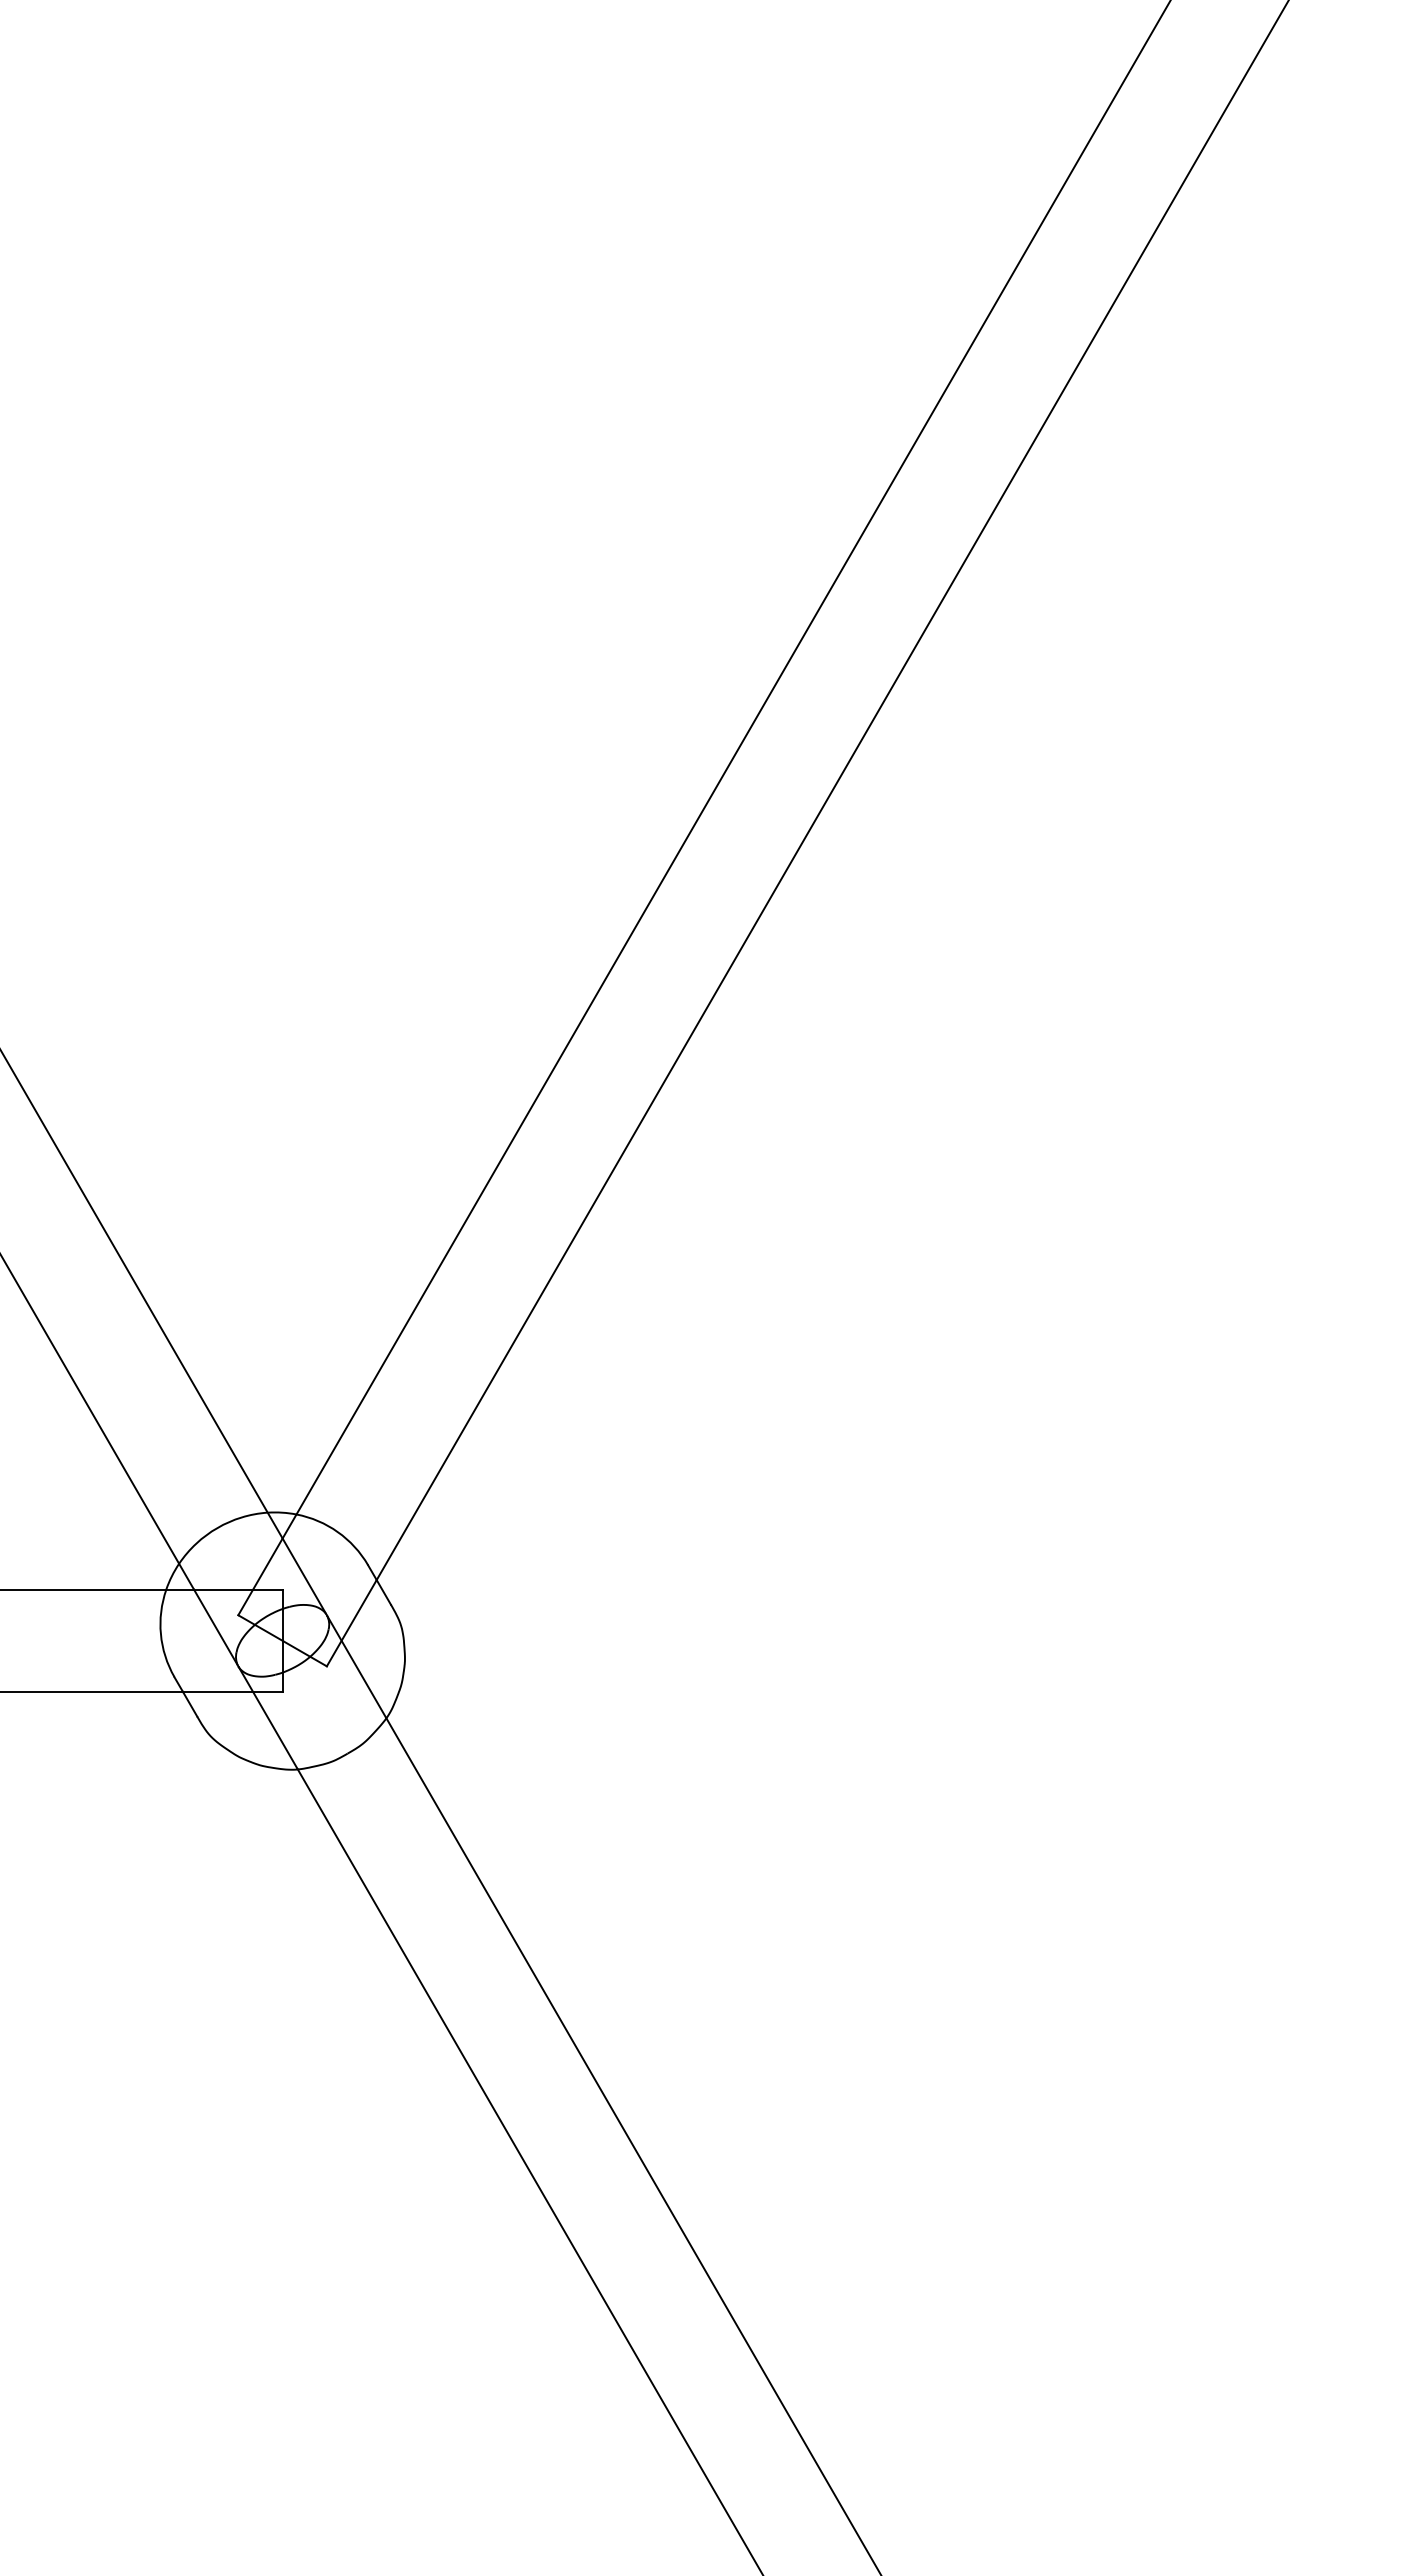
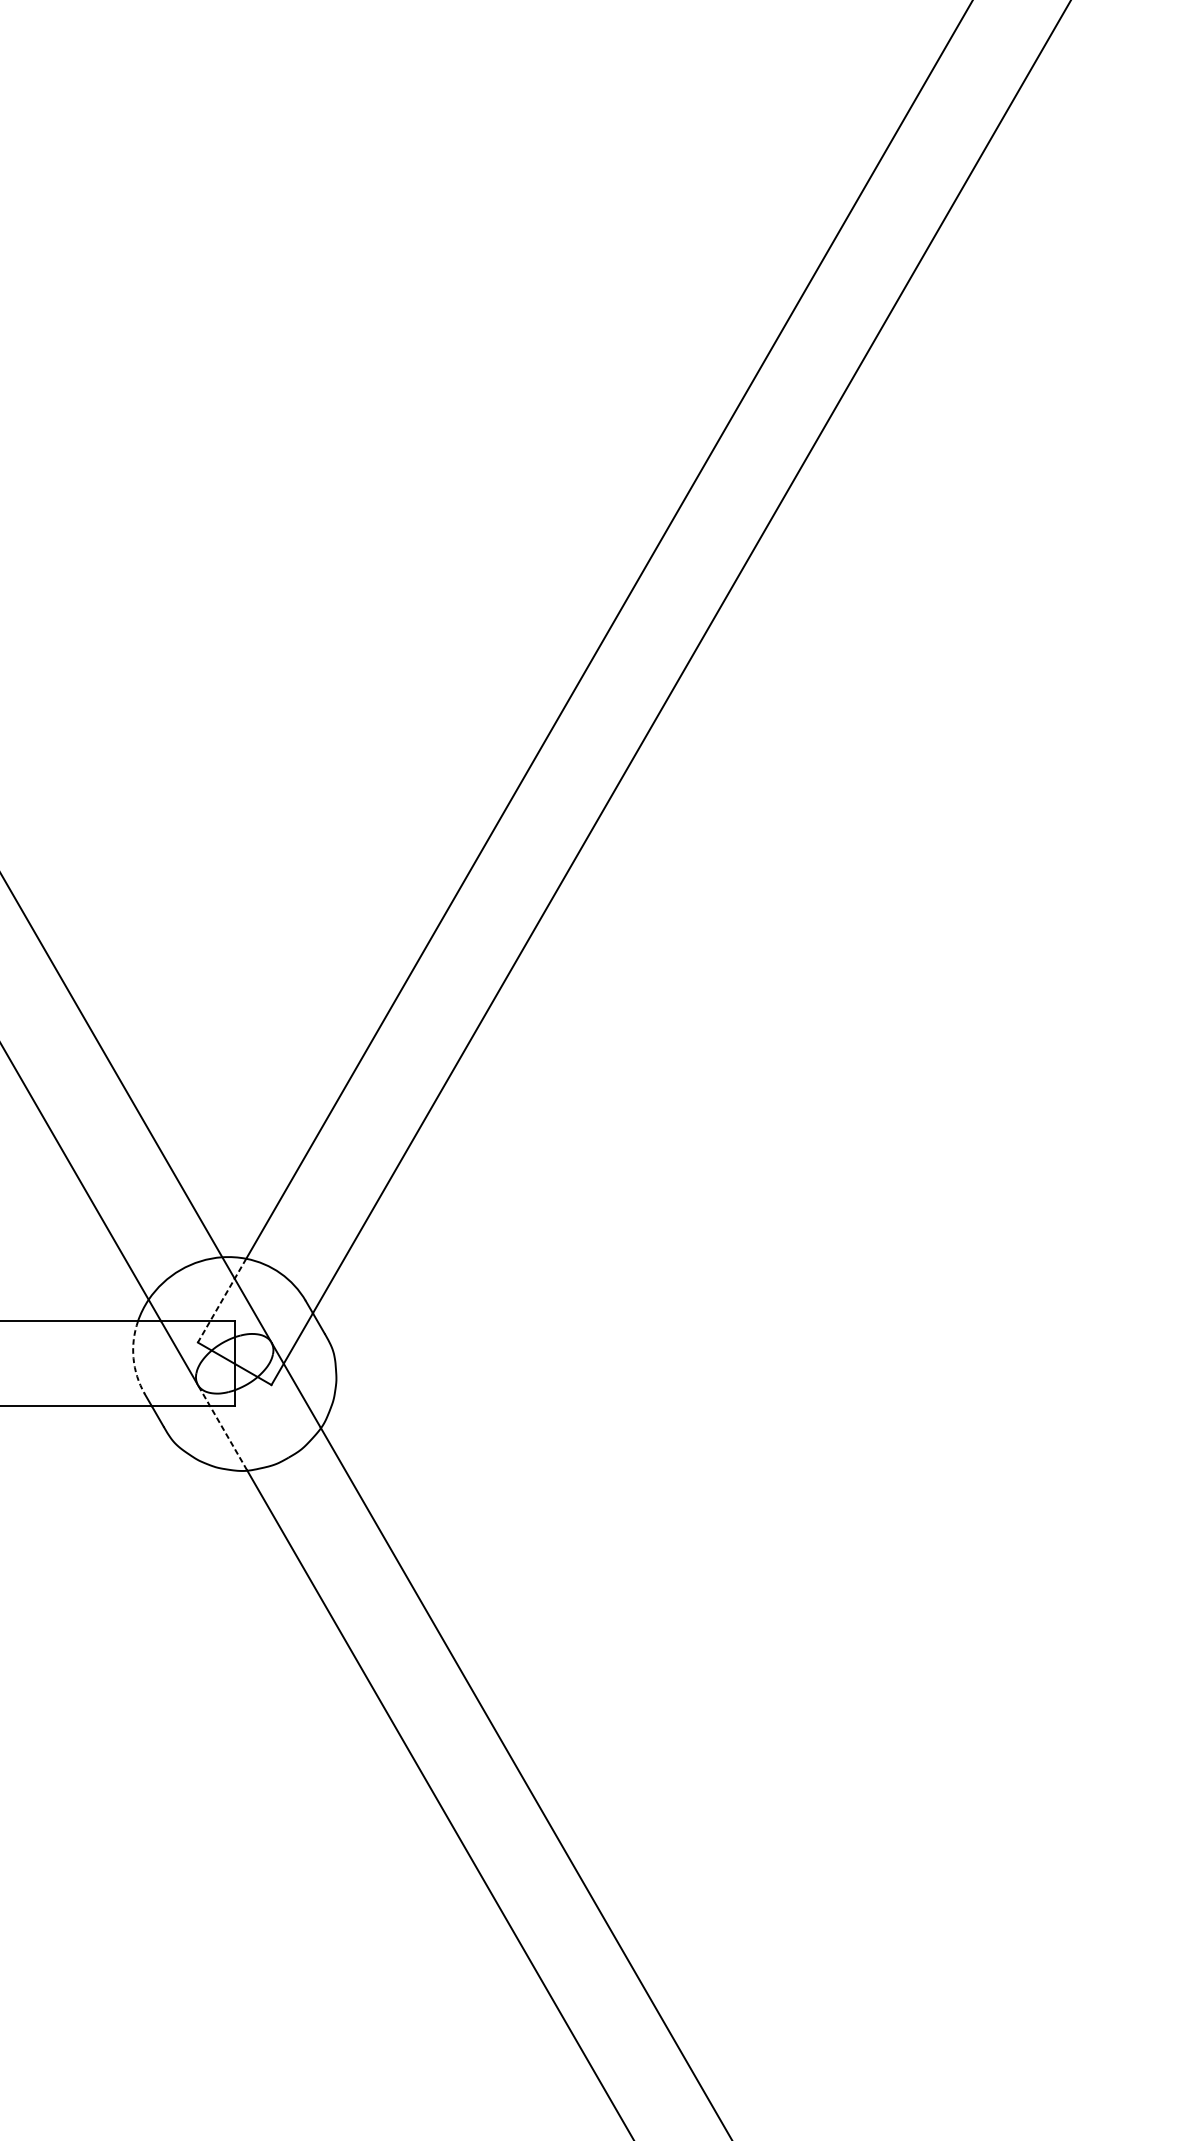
line: (267, 1565) -> (222, 1301), solid -> dashed
arc: (160, 1634) -> (133, 1358), solid -> dashed
line: (268, 1718) -> (222, 1428), solid -> dashed

